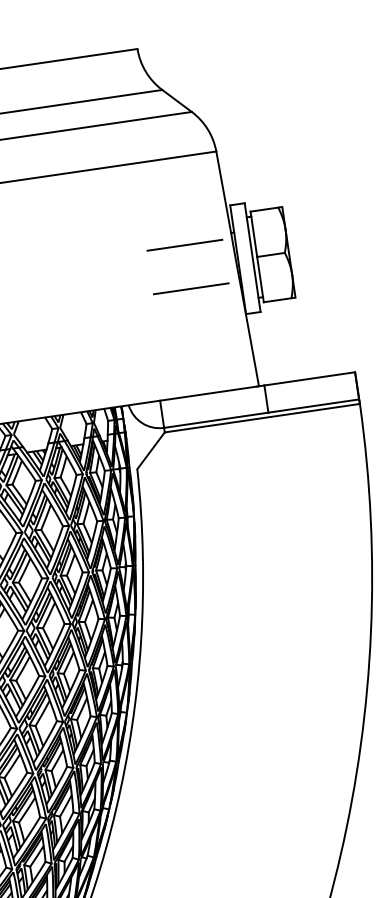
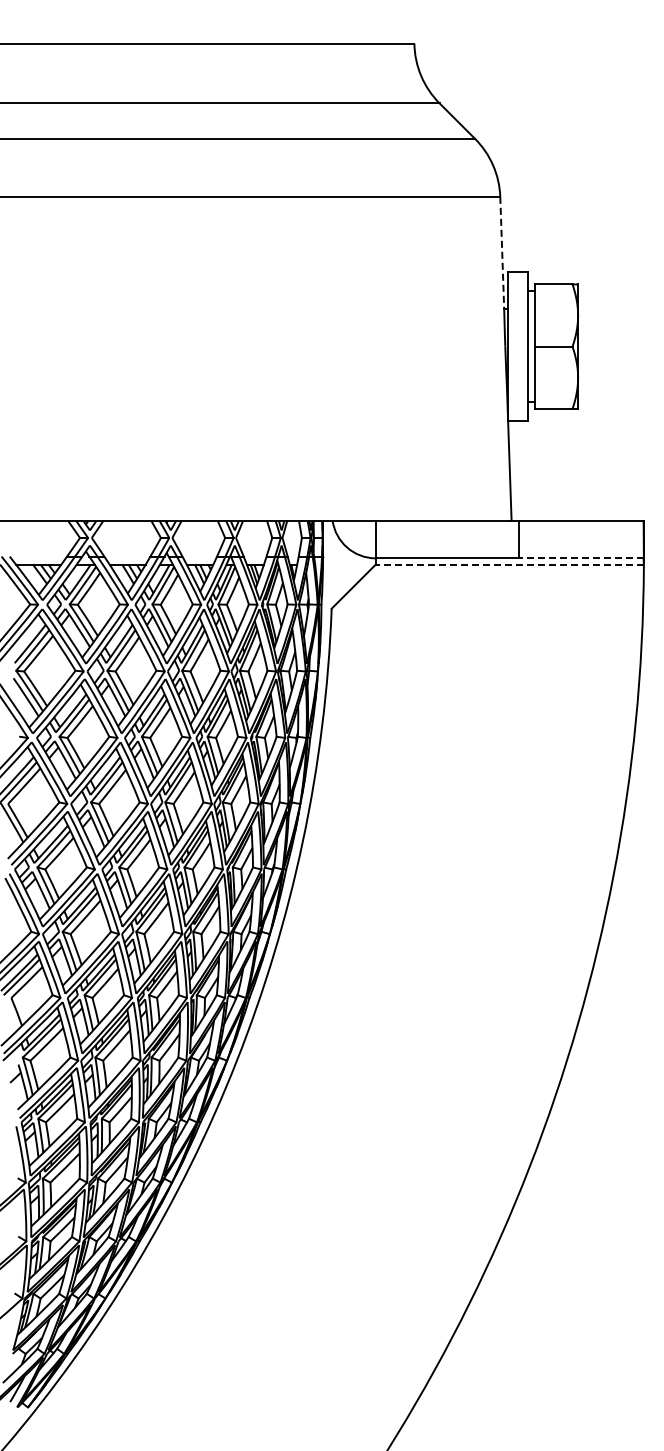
line: (223, 192) -> (502, 253), solid -> dashed
line: (184, 245) -> (439, 316), removed
line: (191, 288) -> (439, 376), removed
line: (313, 406) -> (580, 558), solid -> dashed
line: (262, 418) -> (509, 564), solid -> dashed

